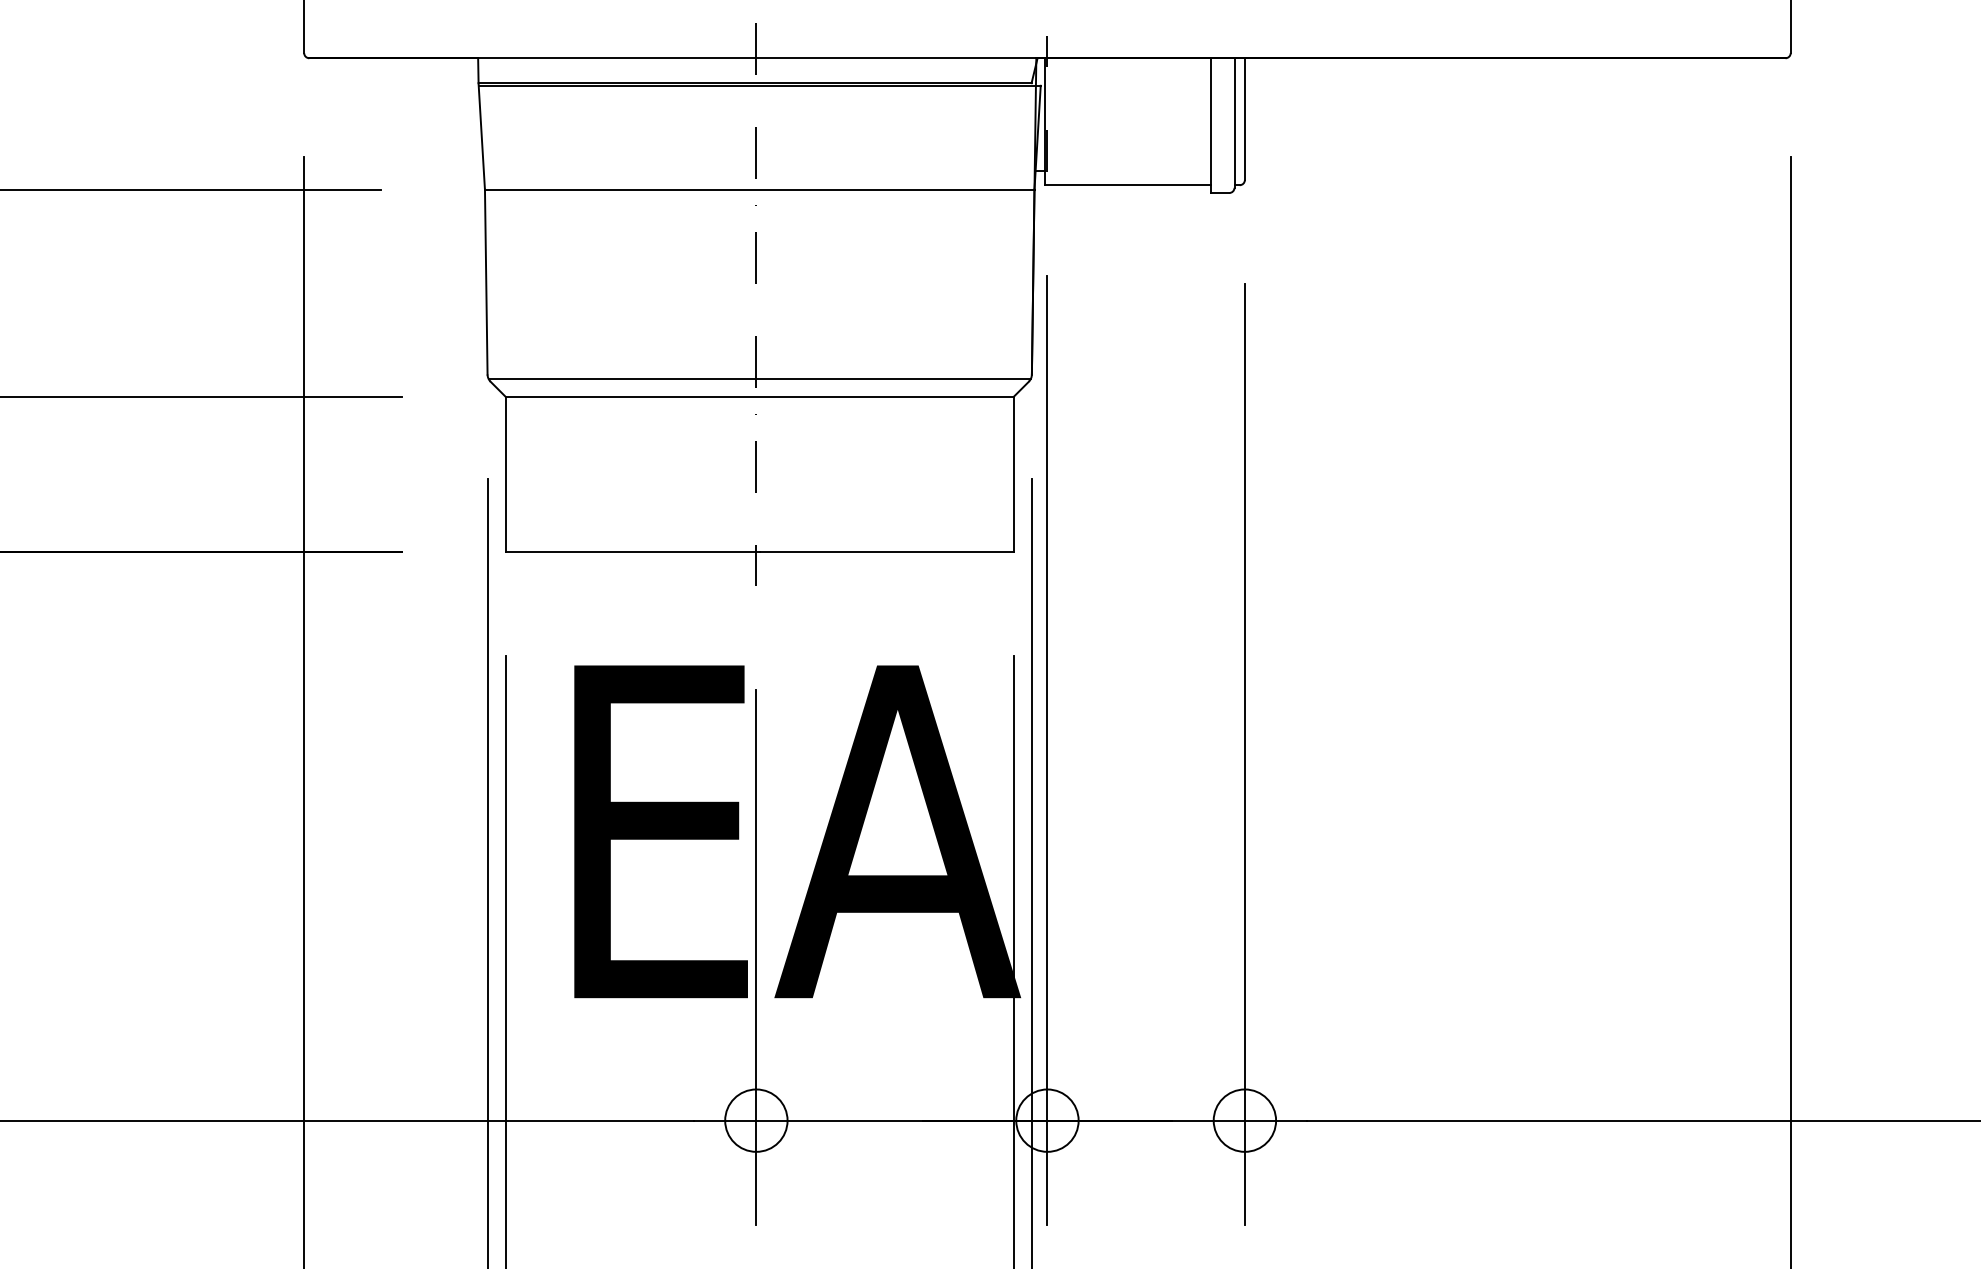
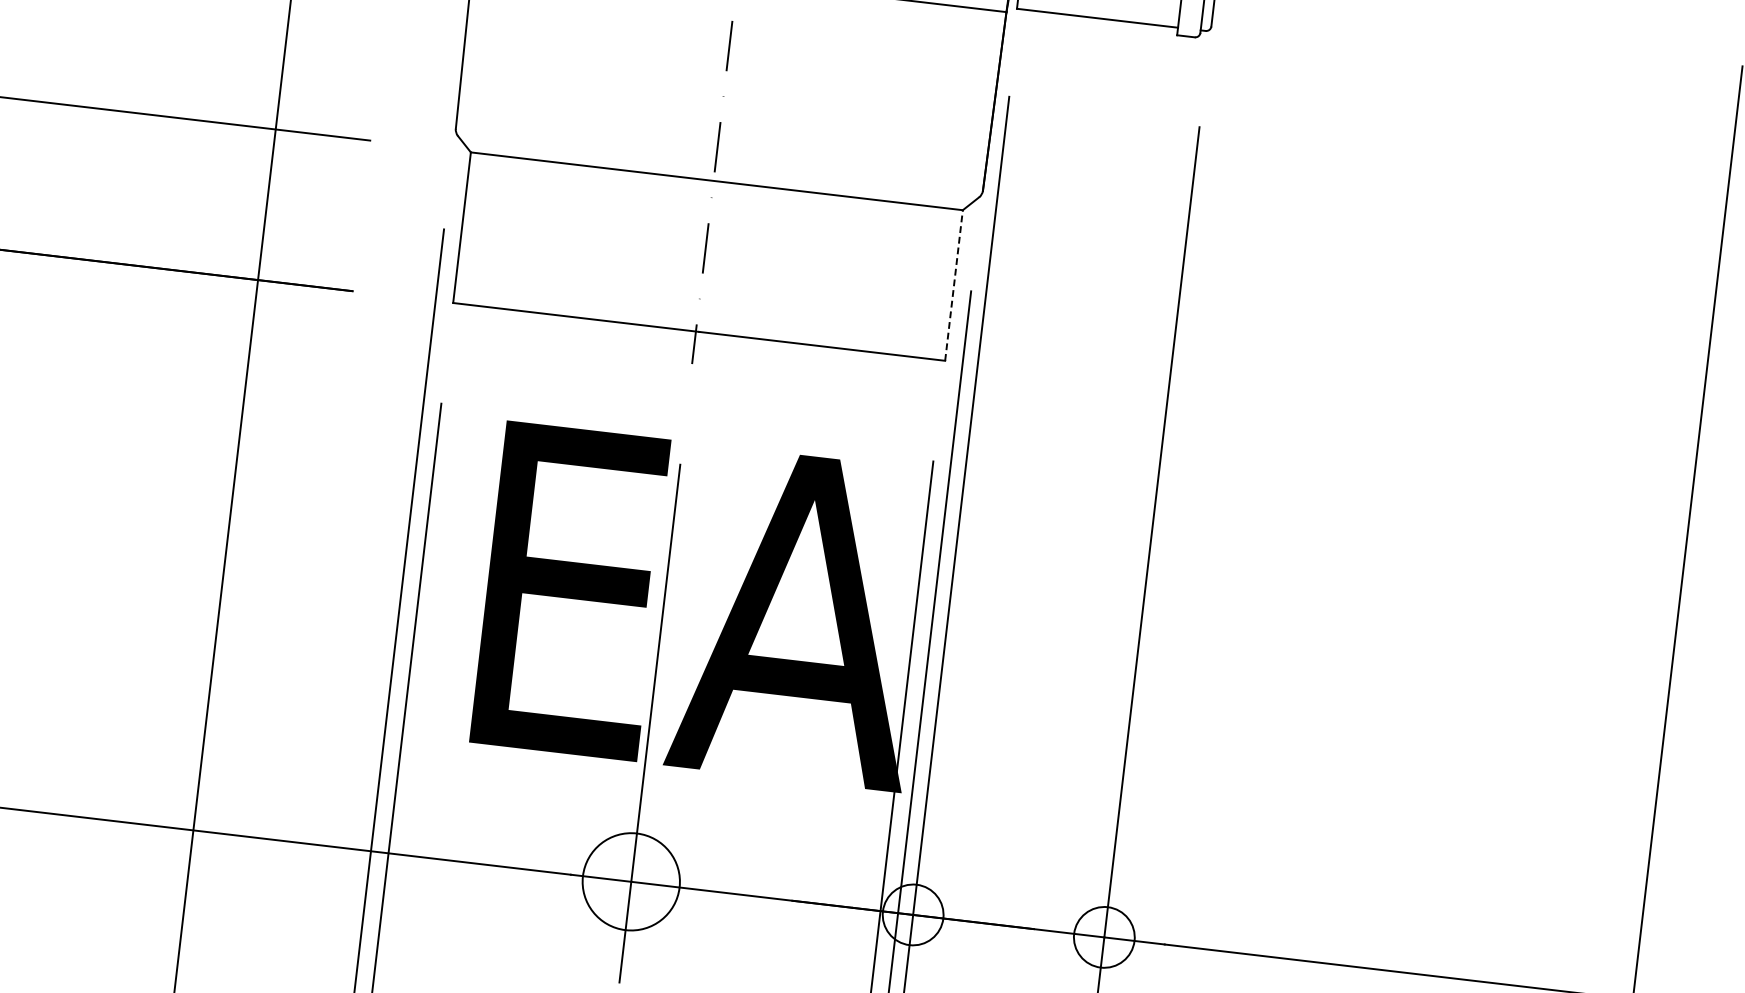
line: (759, 378) -> (718, 163), removed
line: (1013, 474) -> (953, 285), solid -> dashed
circle: (756, 1120) -> (631, 881), size x1.6

